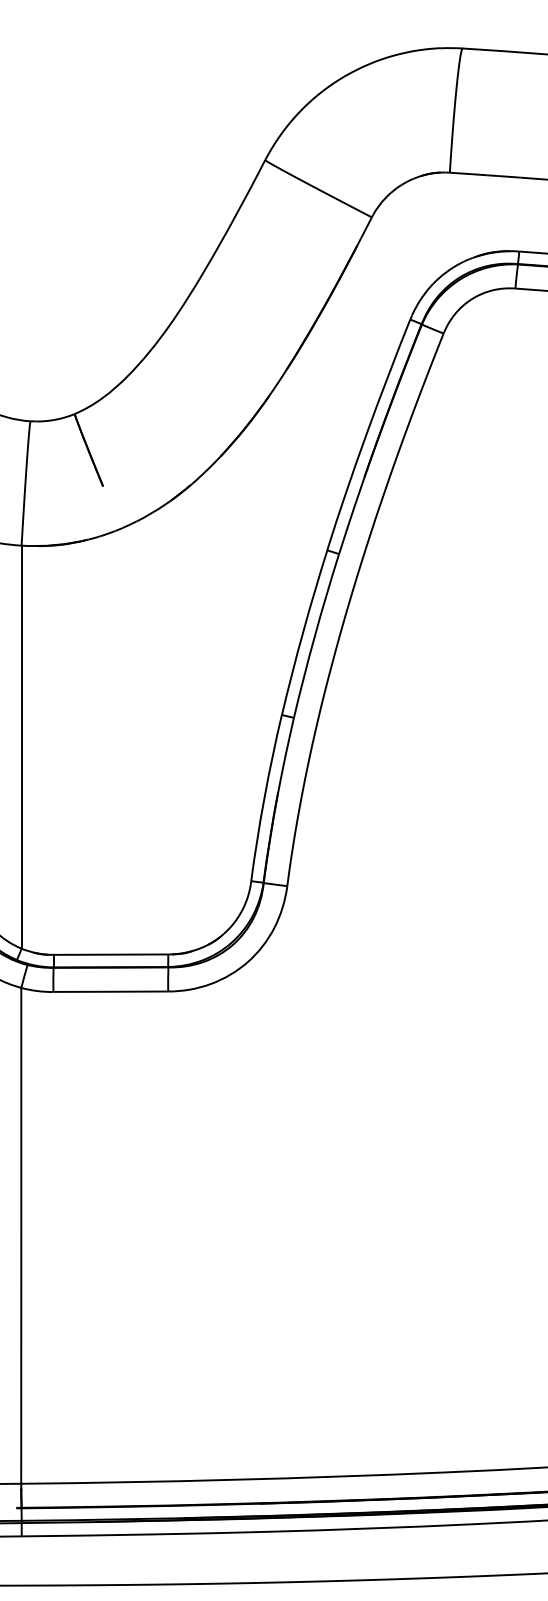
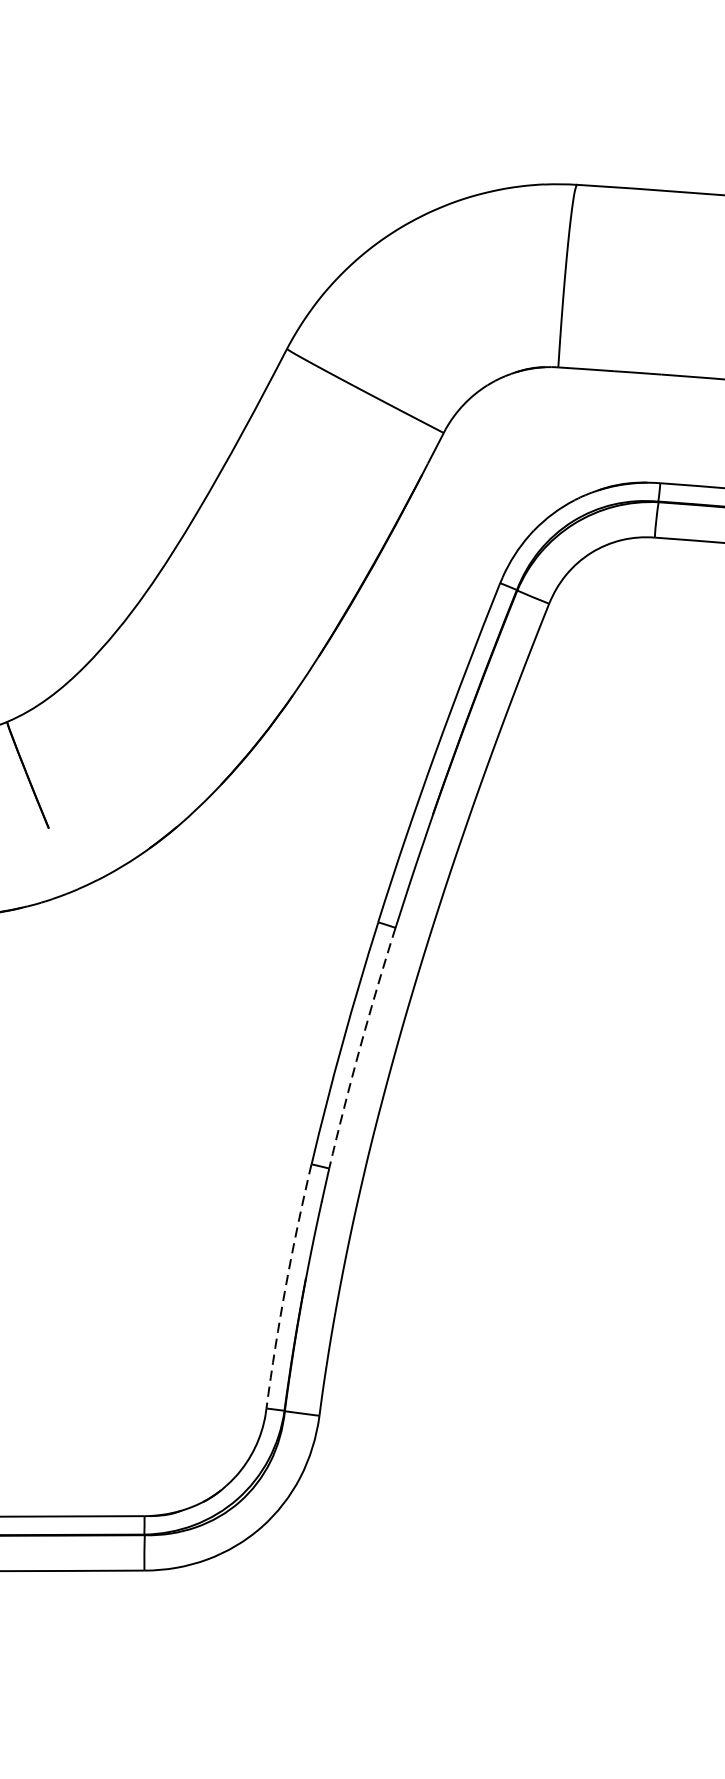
arc: (315, 635) -> (360, 1047), solid -> dashed
arc: (264, 797) -> (285, 1285), solid -> dashed

